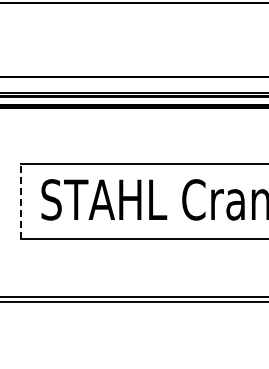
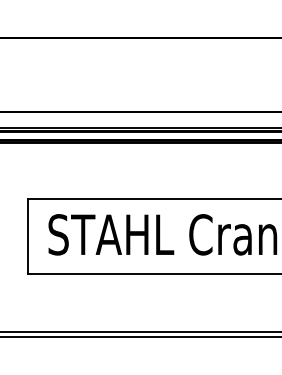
line: (20, 201) -> (27, 236), dashed -> solid

